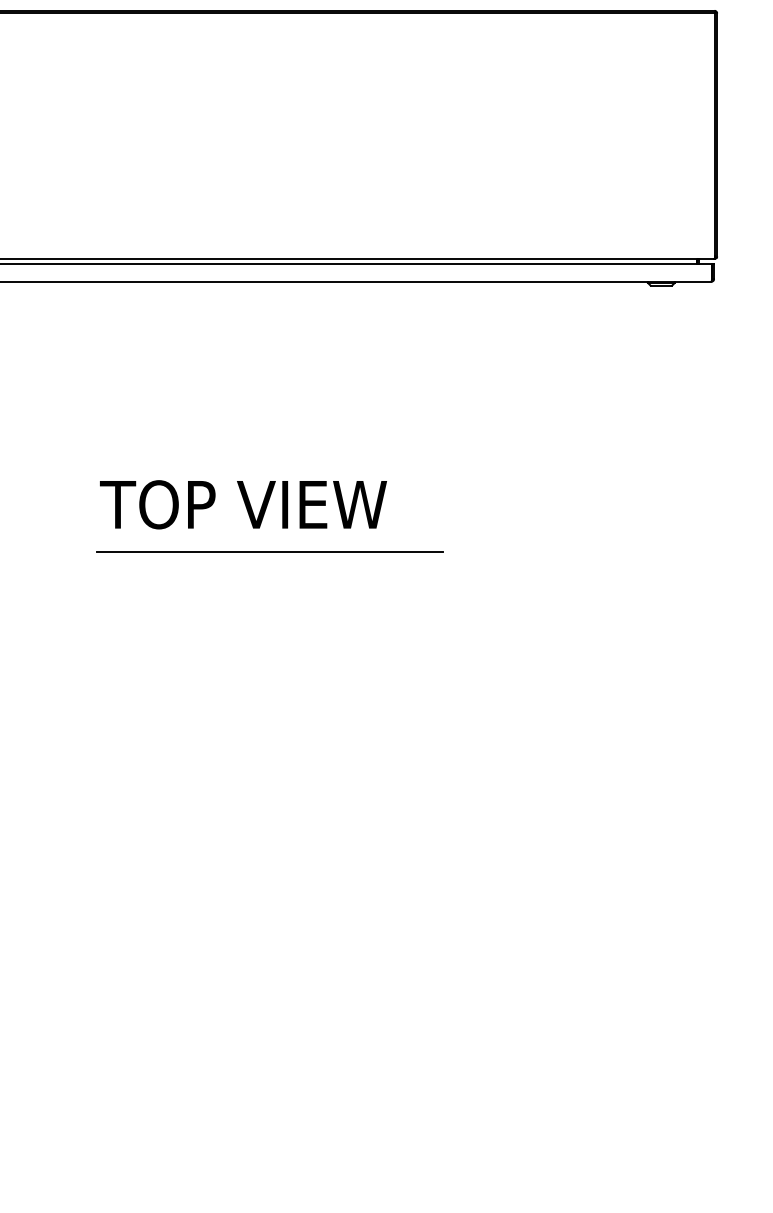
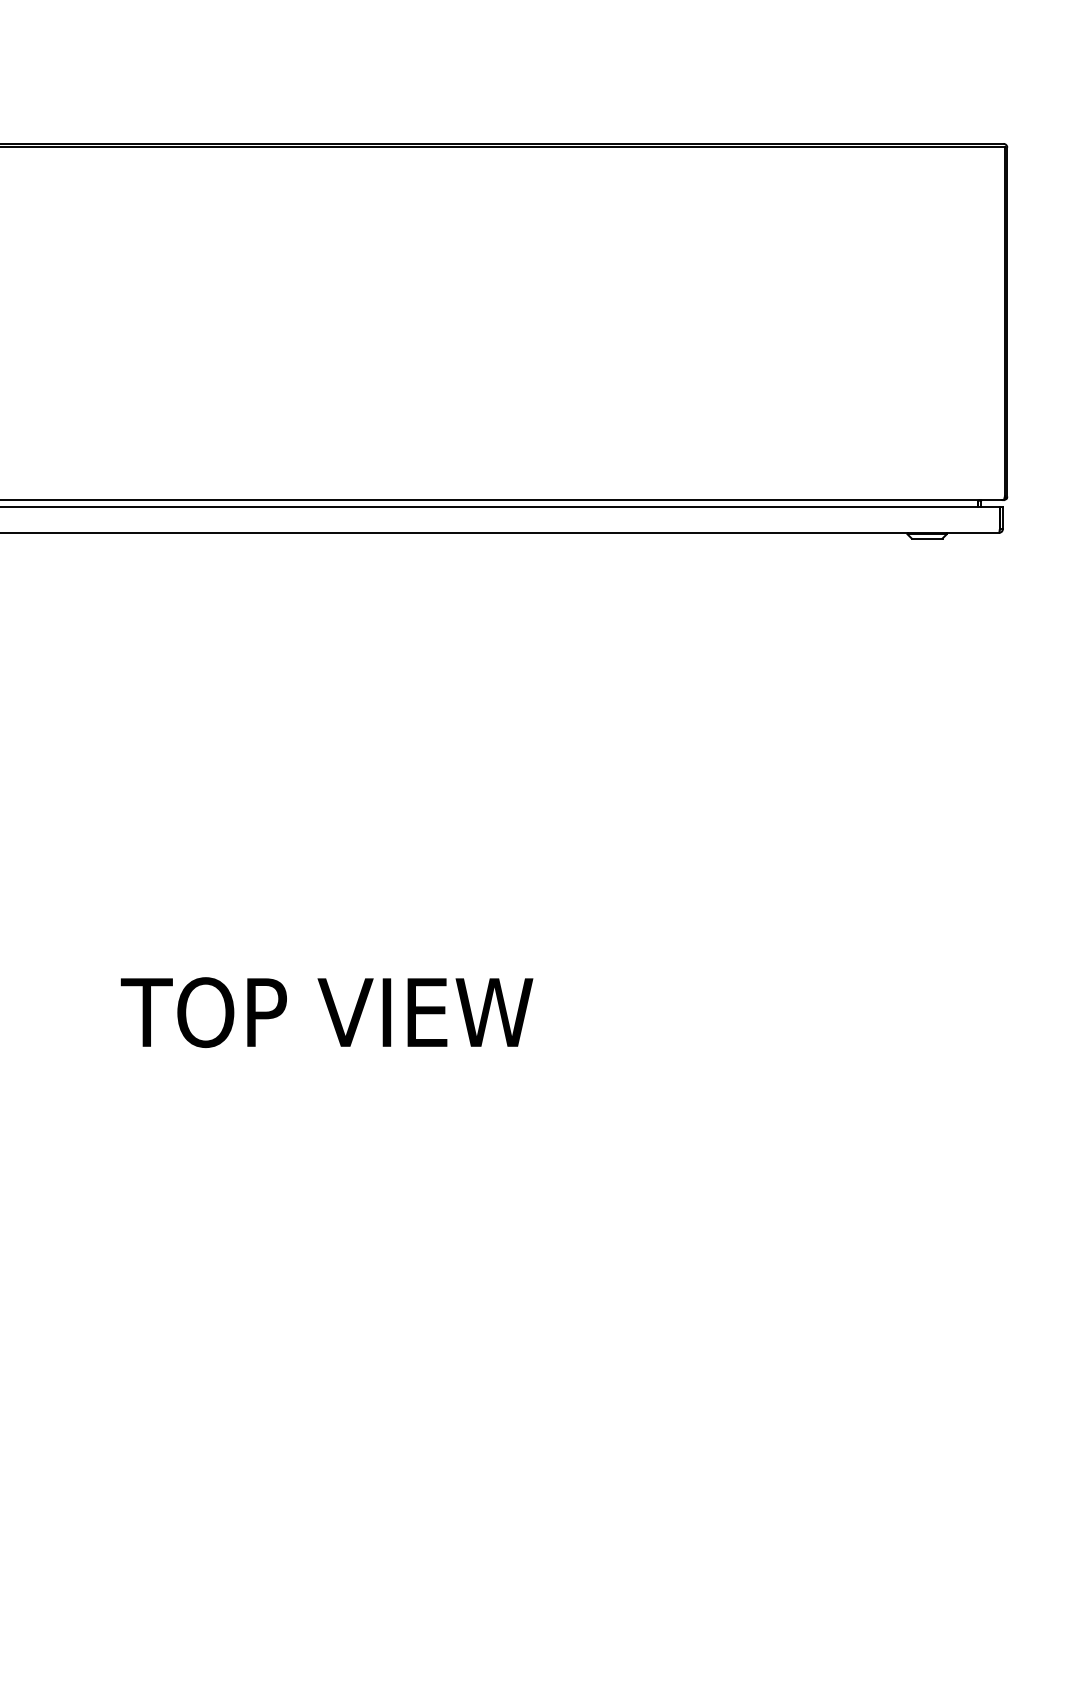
text: (243, 504) -> (327, 1012), moved
line: (270, 552) -> (365, 921), removed

